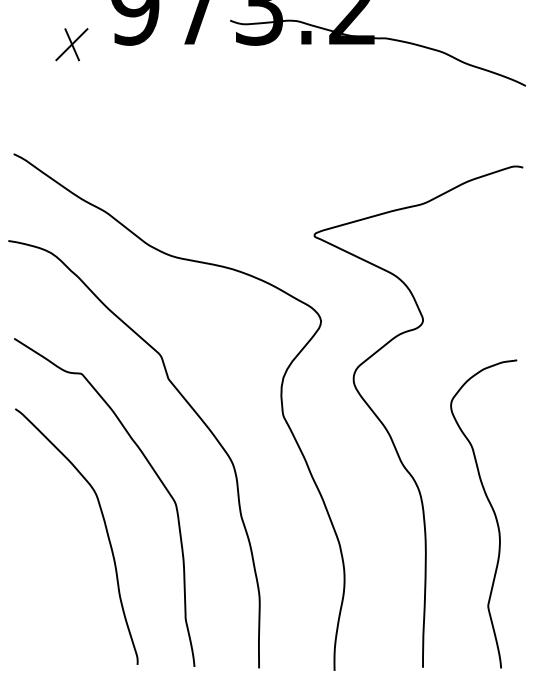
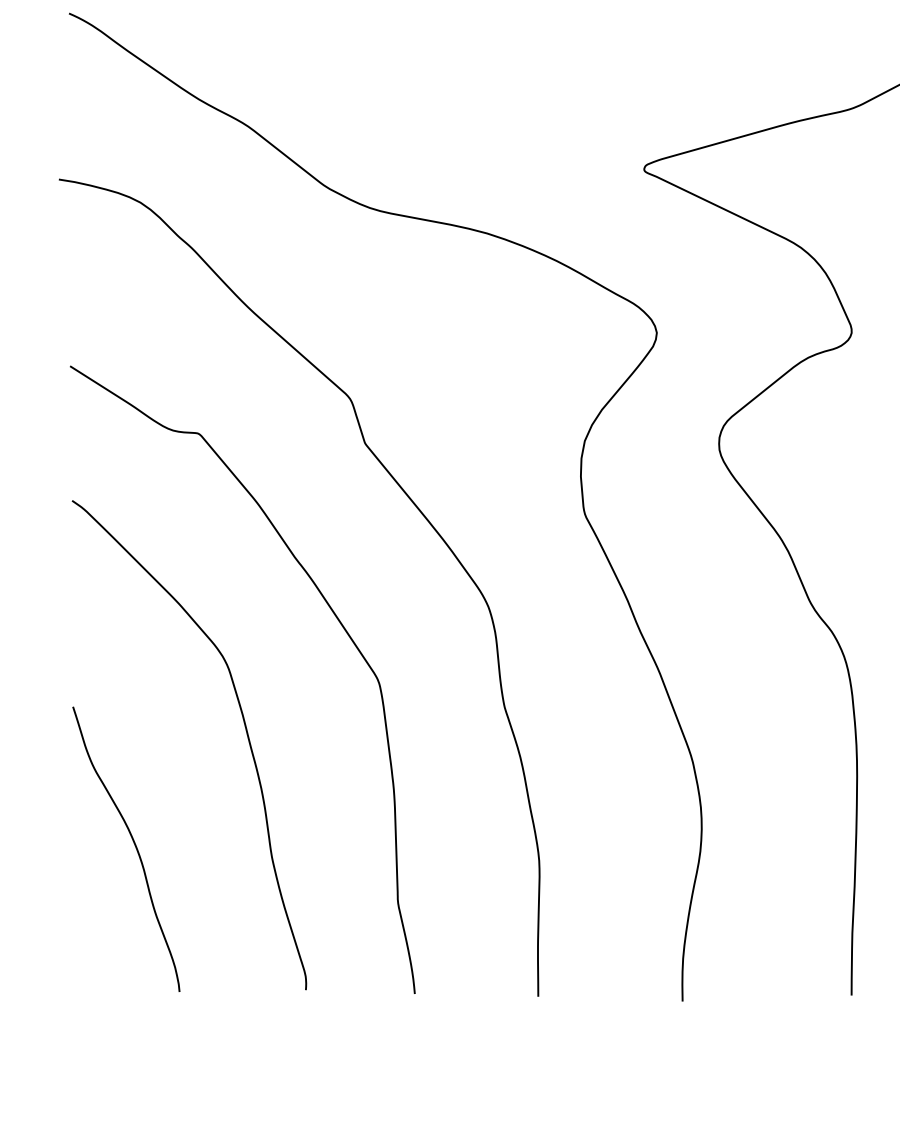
curve: (47, 589) -> (133, 845), added

